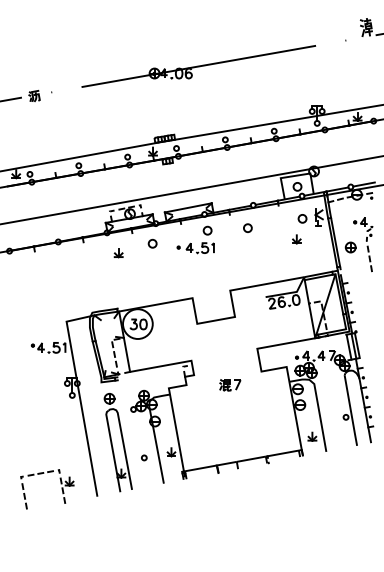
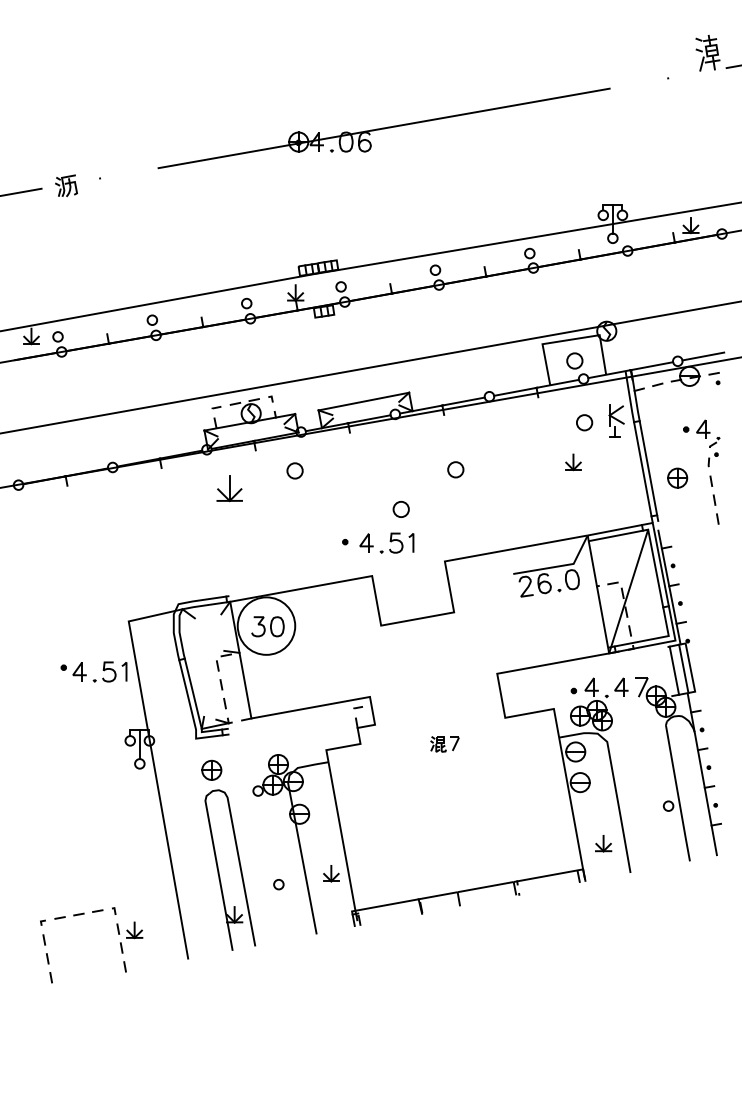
circle: (247, 227) -> (455, 468), moved
part: (195, 239) -> (377, 526), moved
part: (118, 253) -> (229, 489), size x1.6
part: (230, 385) -> (445, 744), size x0.7

